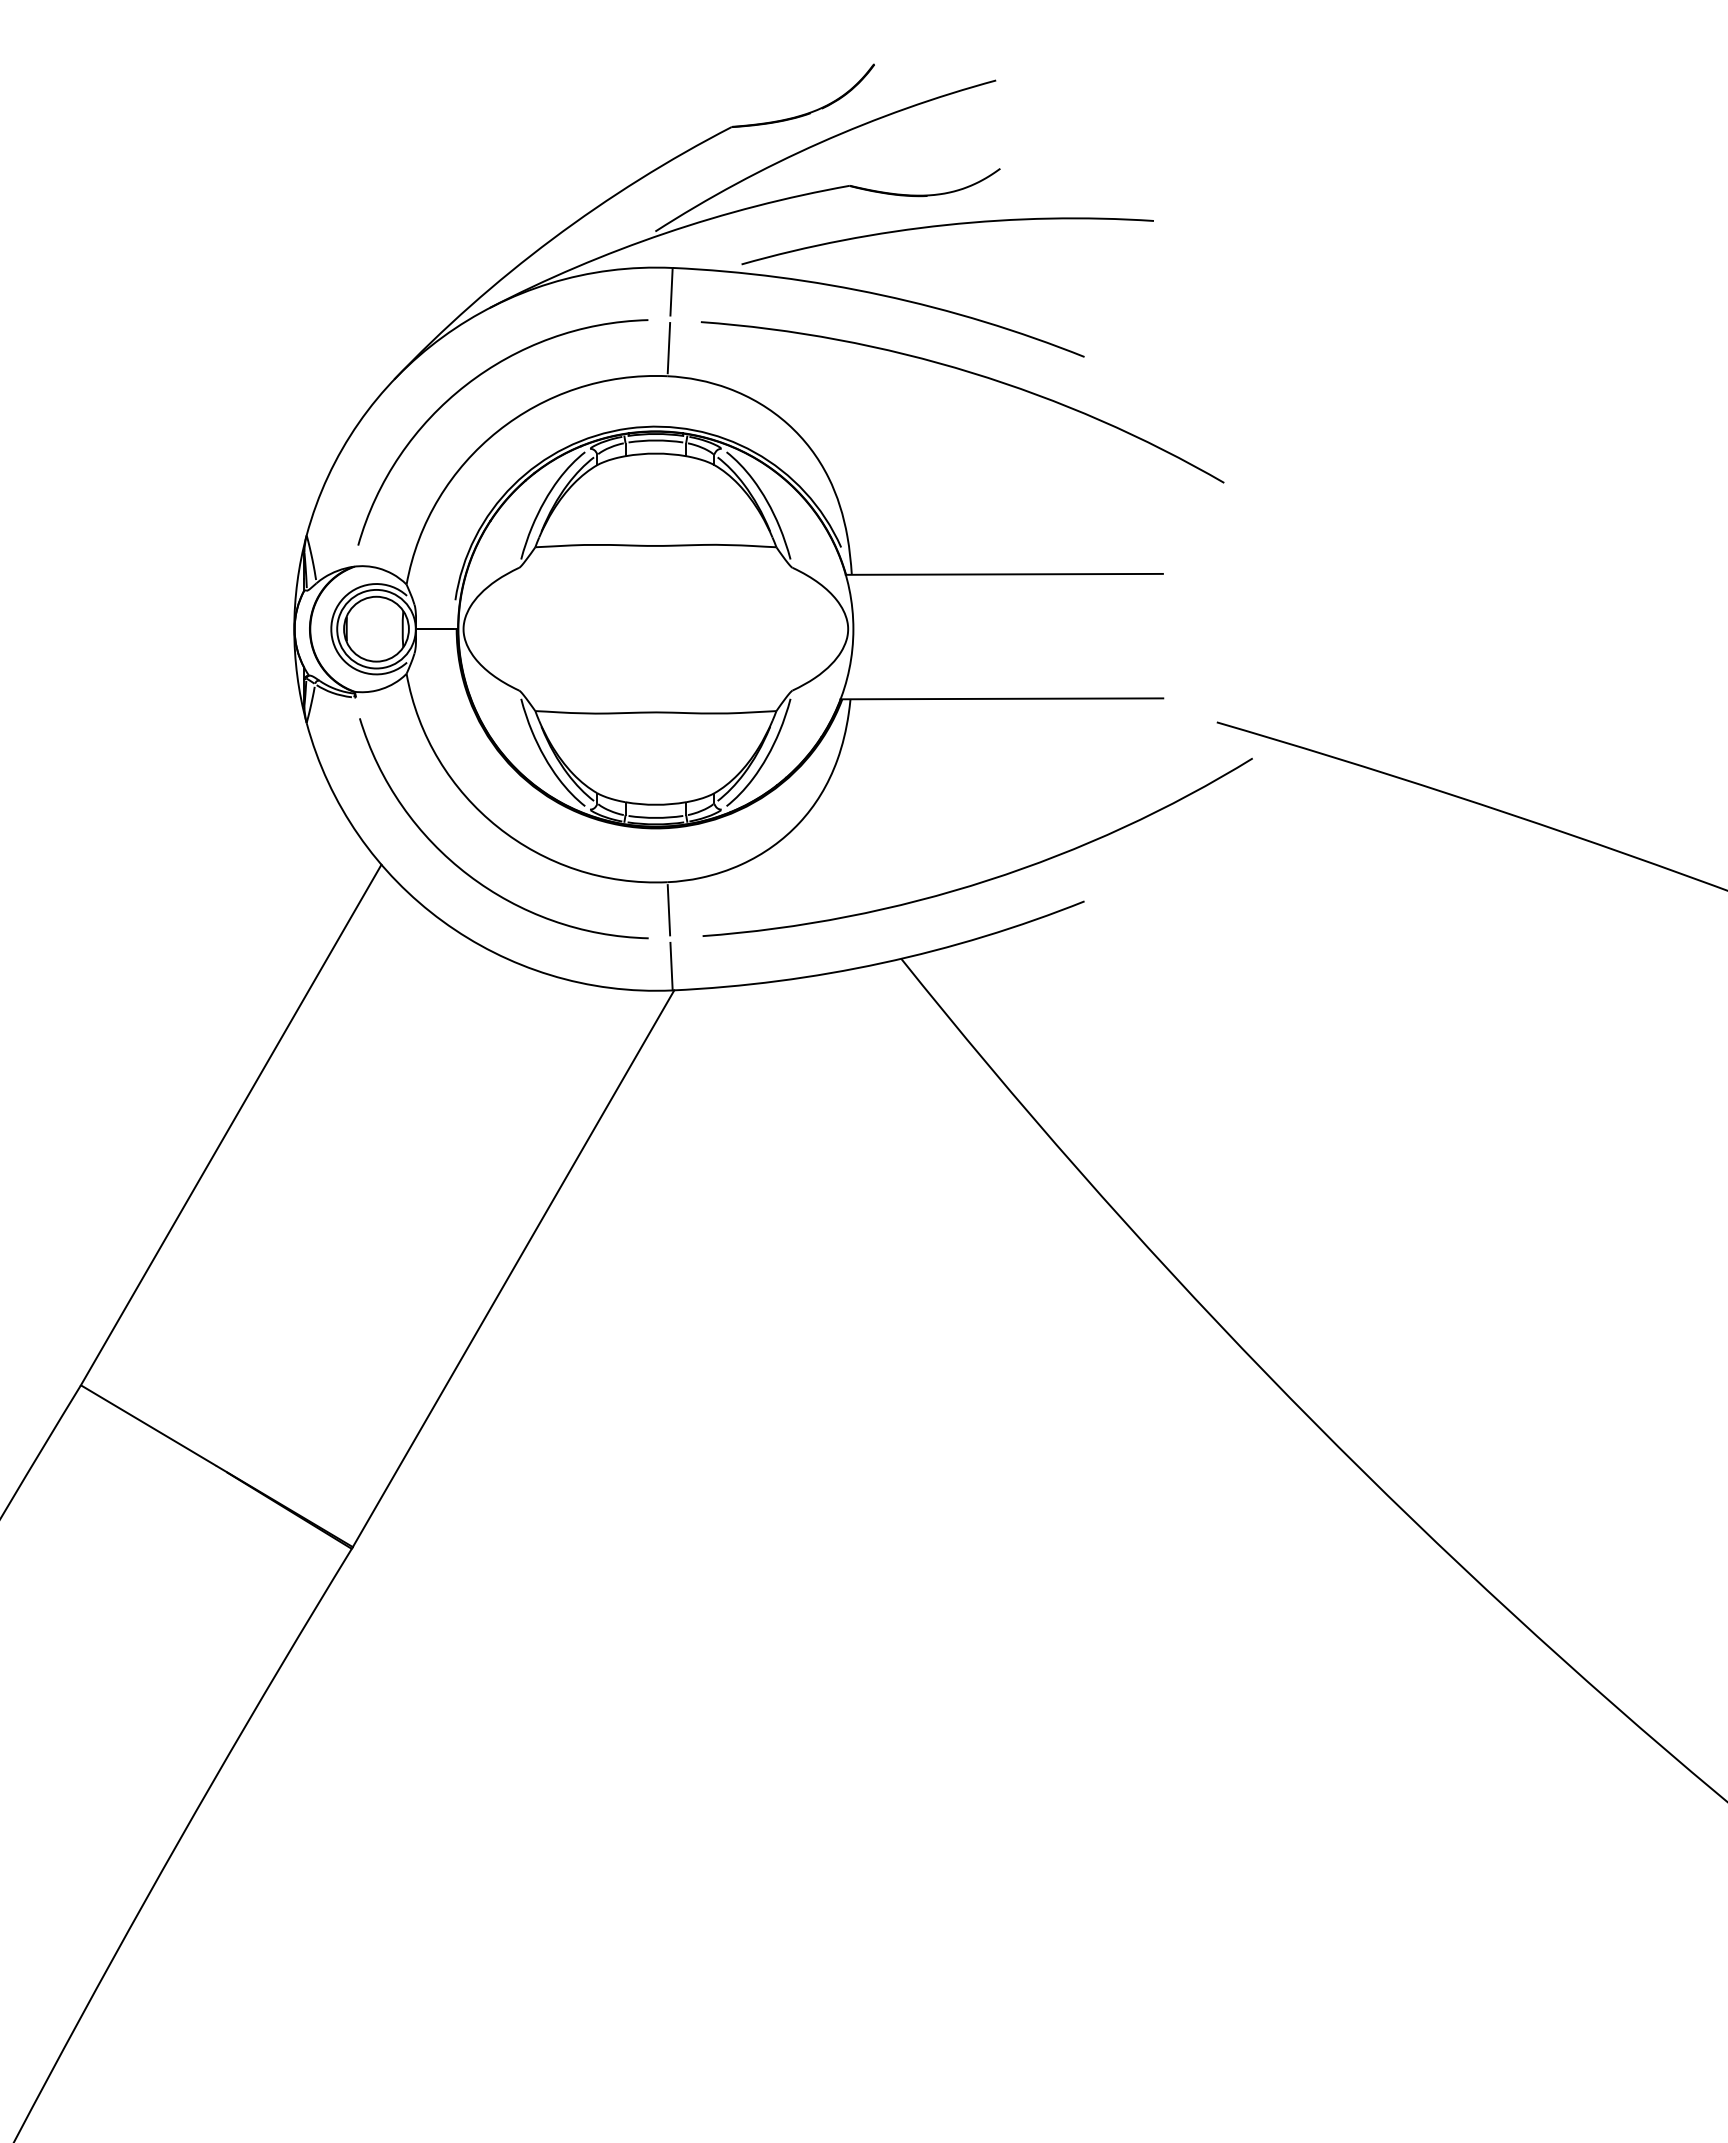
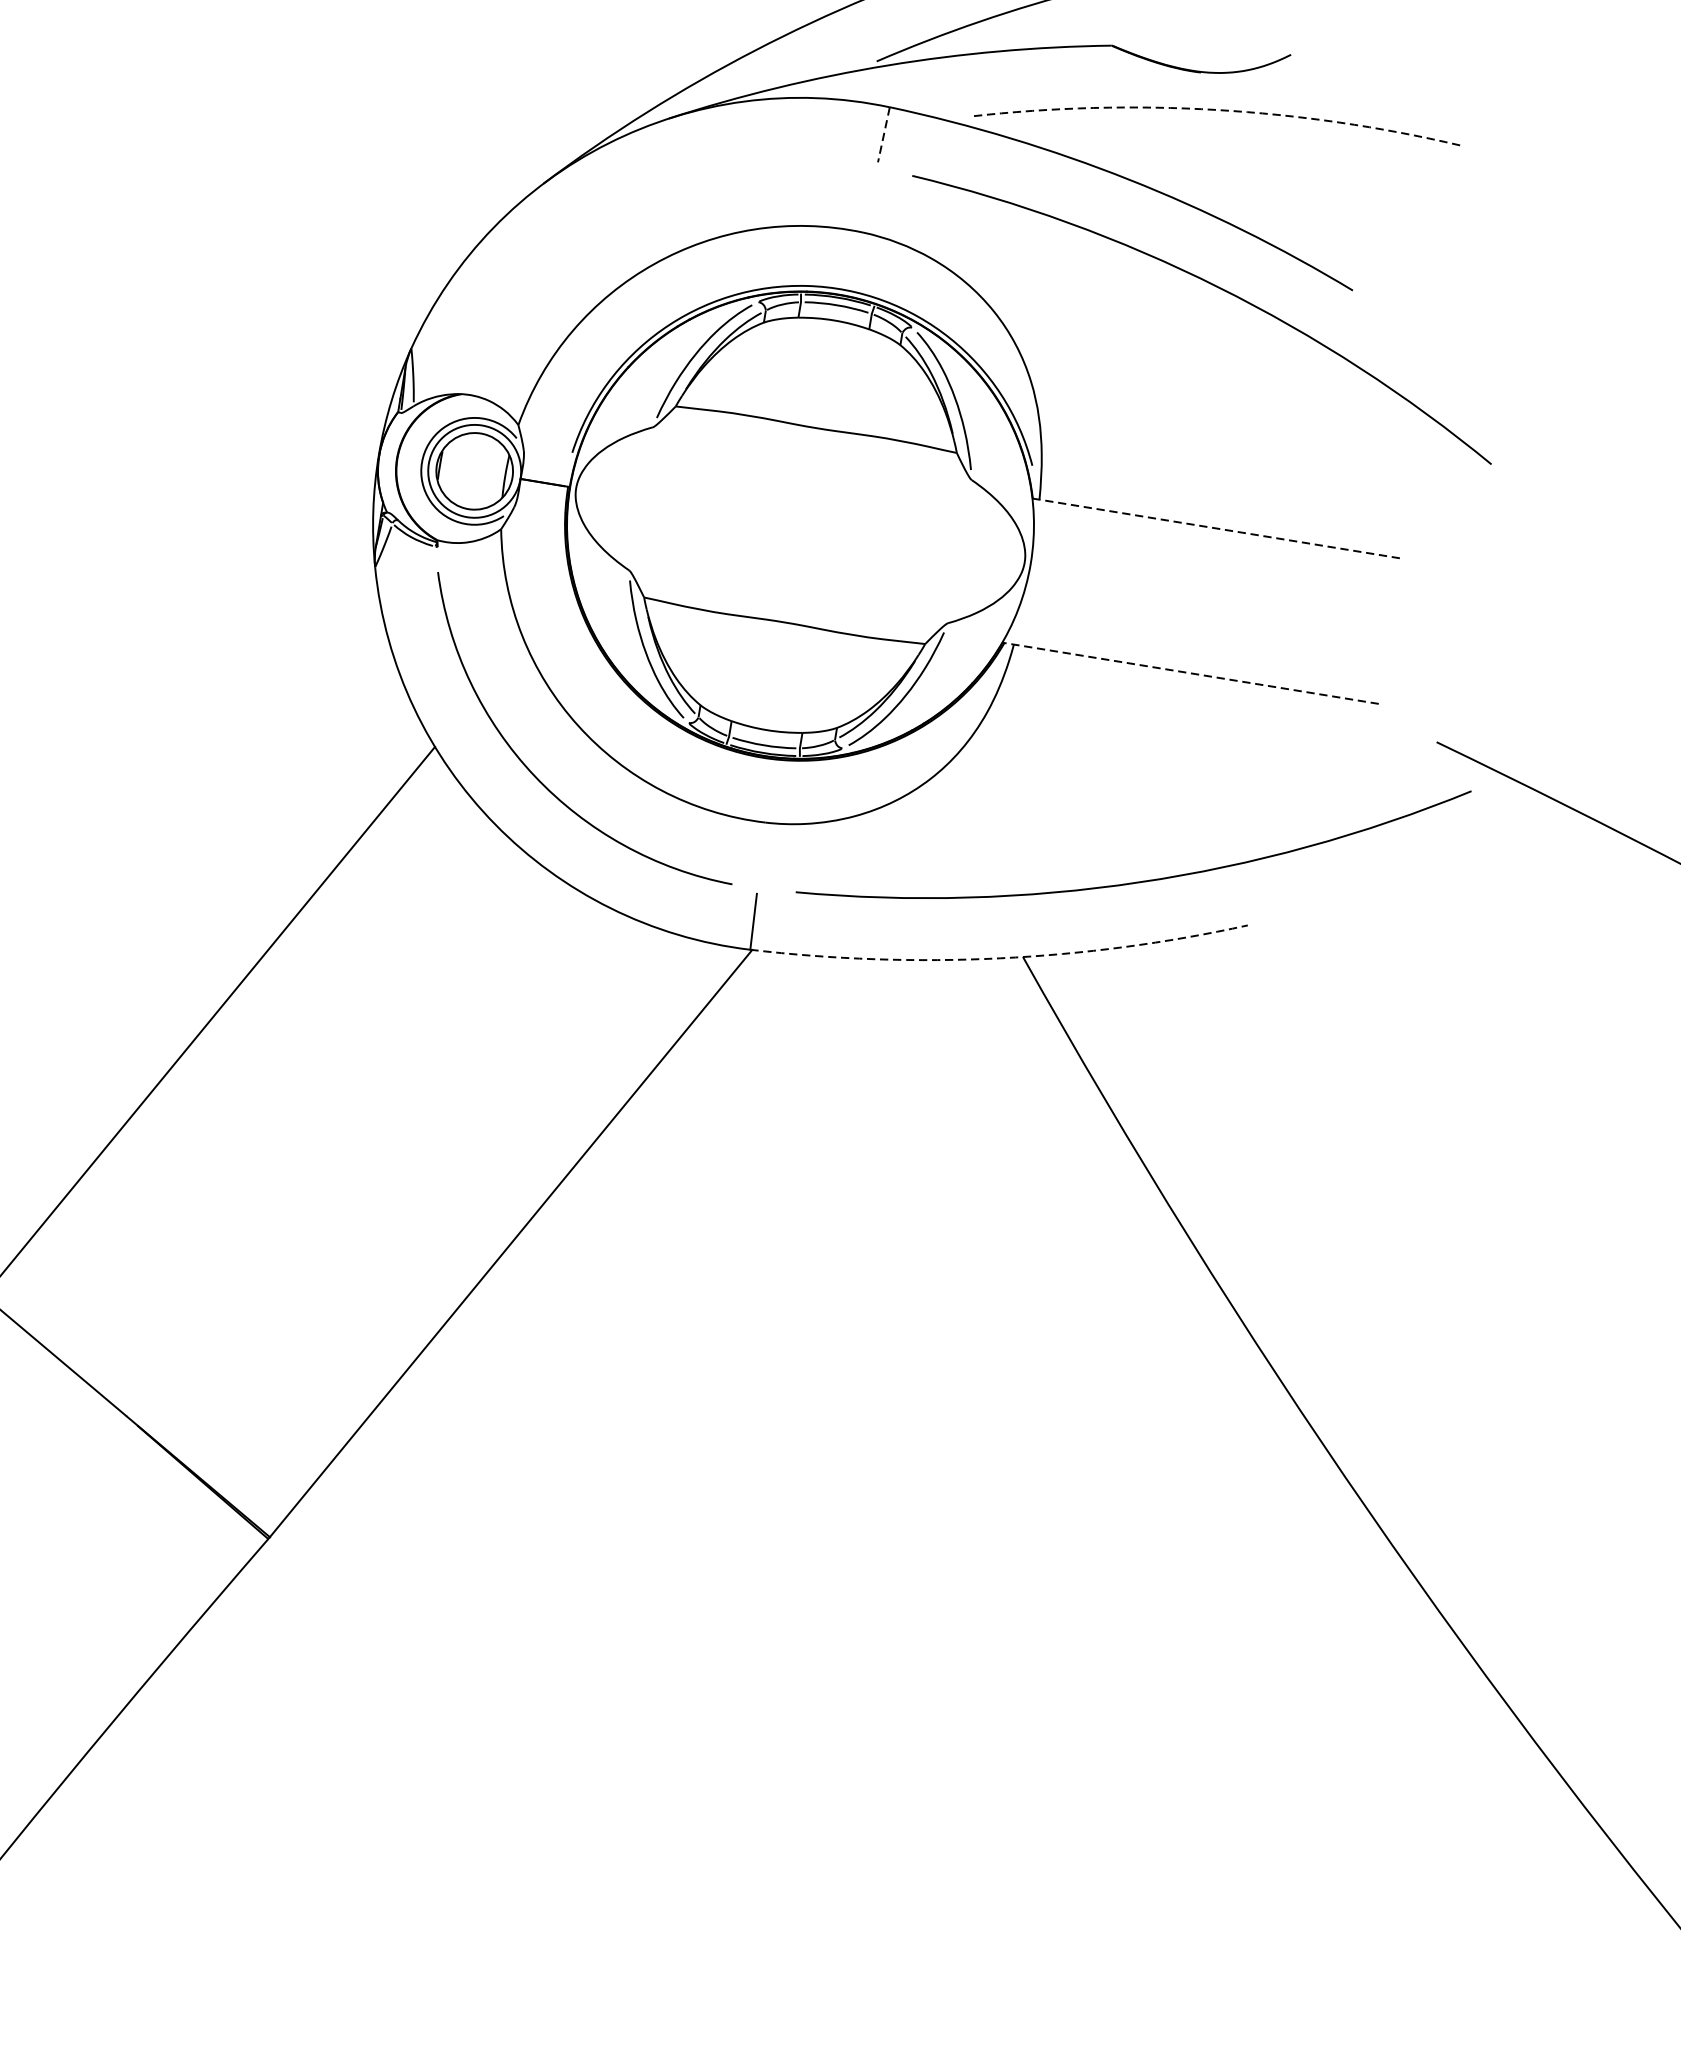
arc: (945, 225) -> (1216, 110), solid -> dashed
line: (671, 291) -> (883, 134), solid -> dashed
line: (668, 348) -> (869, 200), removed
arc: (466, 386) -> (626, 205), removed
line: (1004, 574) -> (1217, 528), solid -> dashed
line: (1001, 698) -> (1190, 672), solid -> dashed
line: (668, 910) -> (760, 855), removed
arc: (882, 963) -> (1000, 958), solid -> dashed

